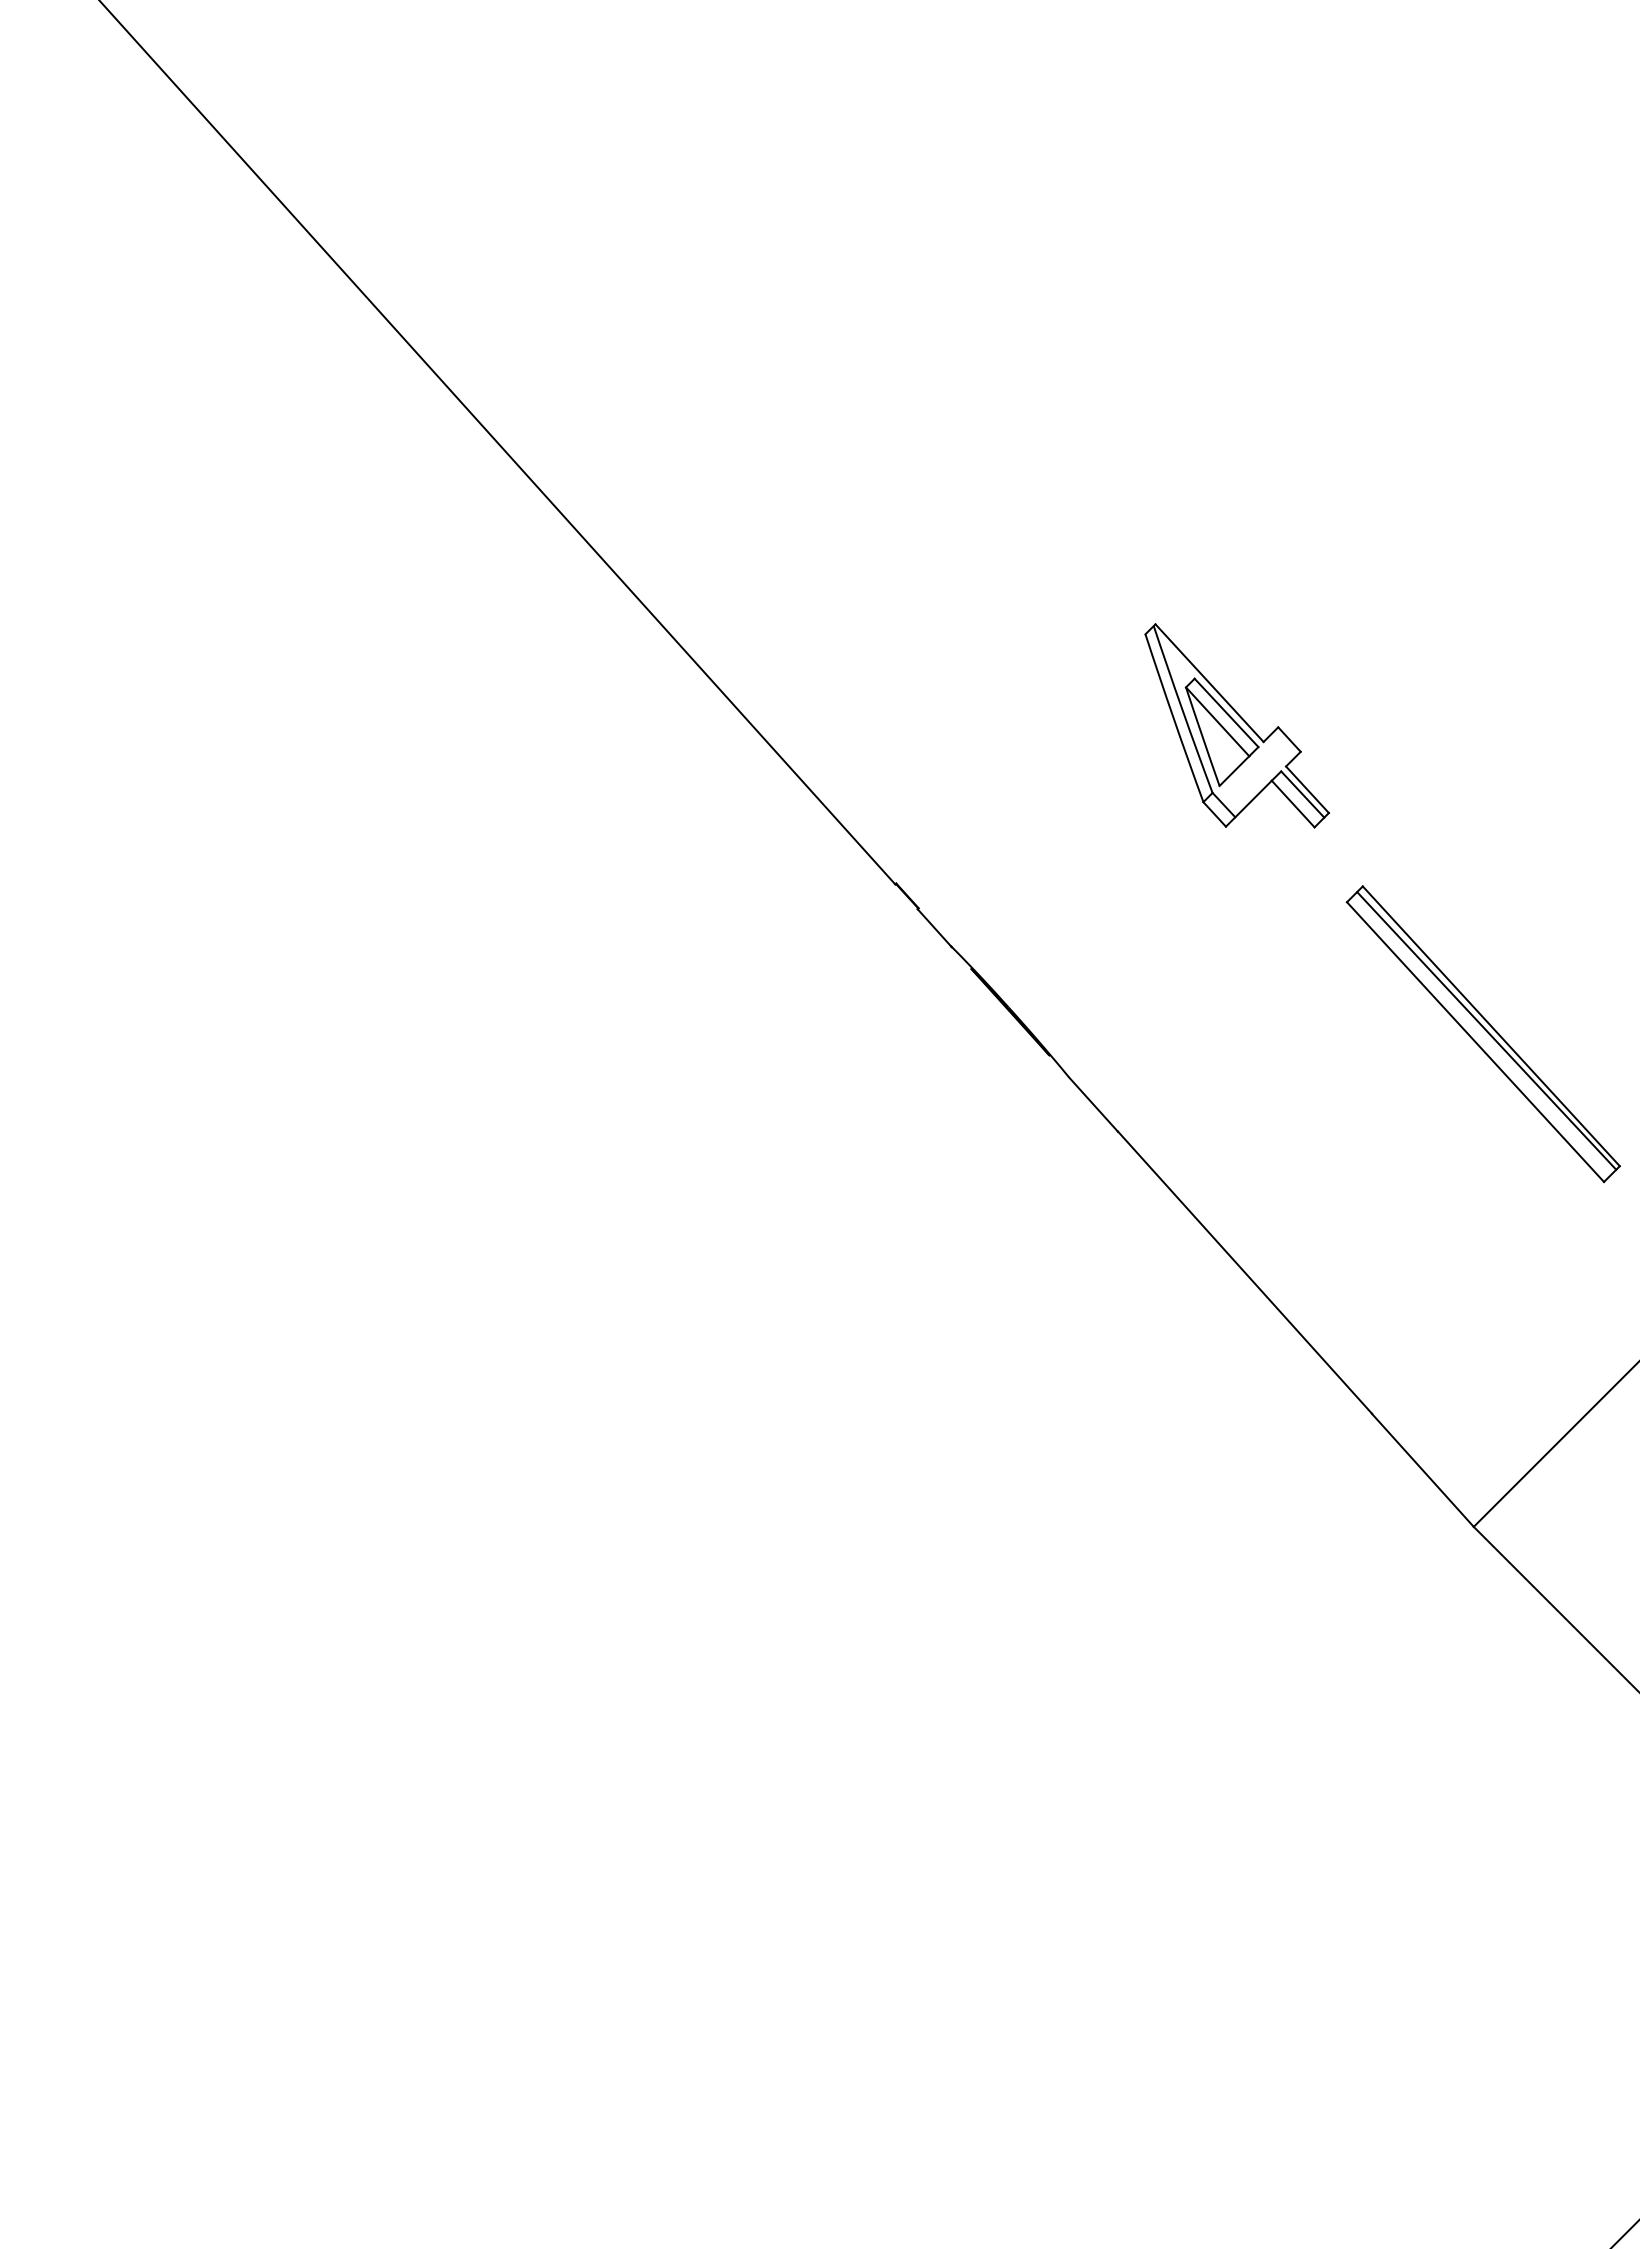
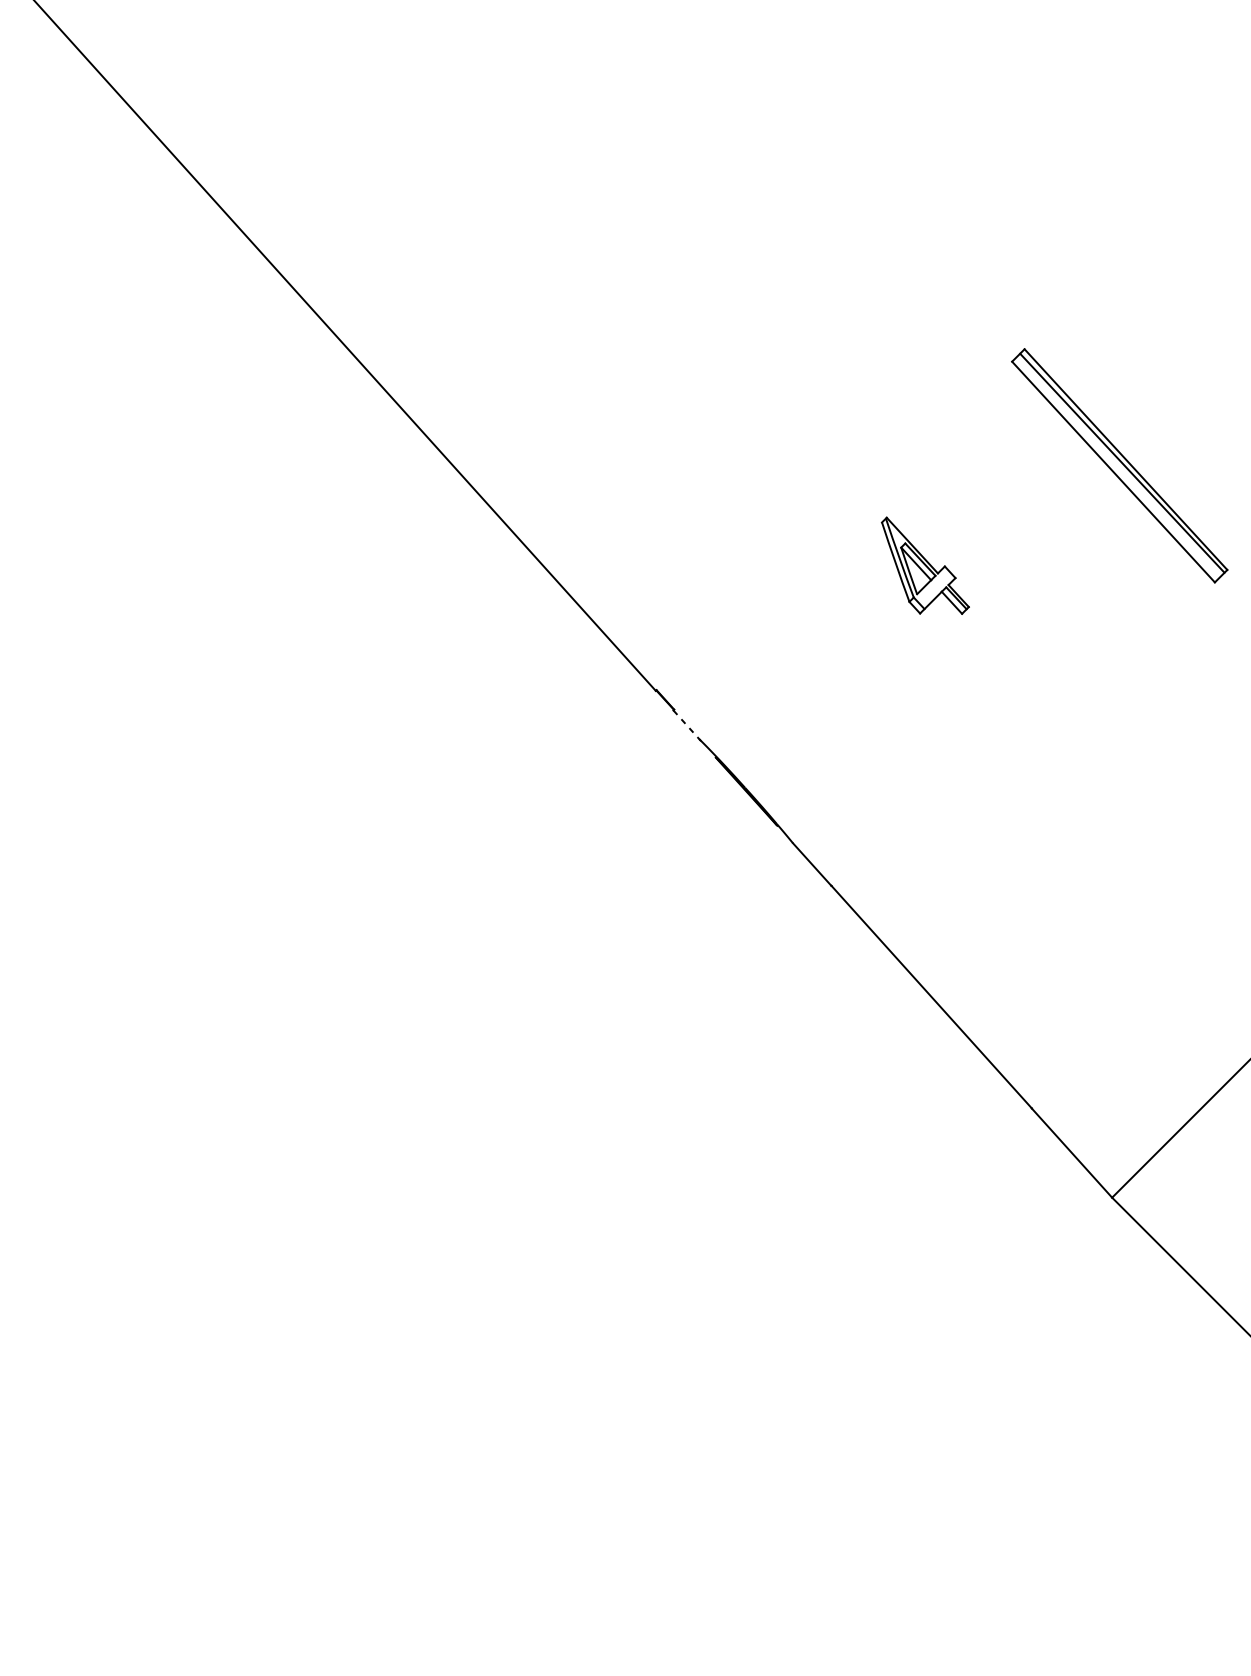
part: (1236, 725) -> (924, 565), size x0.6
line: (934, 928) -> (686, 725), solid -> dashed
part: (1482, 1034) -> (1119, 466), moved

